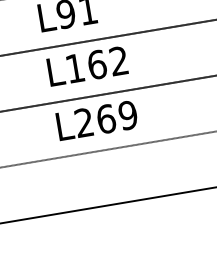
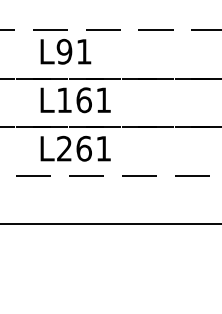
text: (118, 60) -> (103, 99), L162 -> L161
text: (127, 115) -> (103, 148), L269 -> L261

